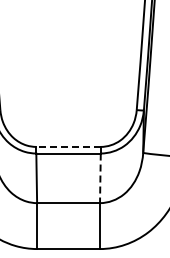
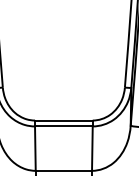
line: (68, 146) -> (63, 120), dashed -> solid
line: (100, 178) -> (92, 148), dashed -> solid

